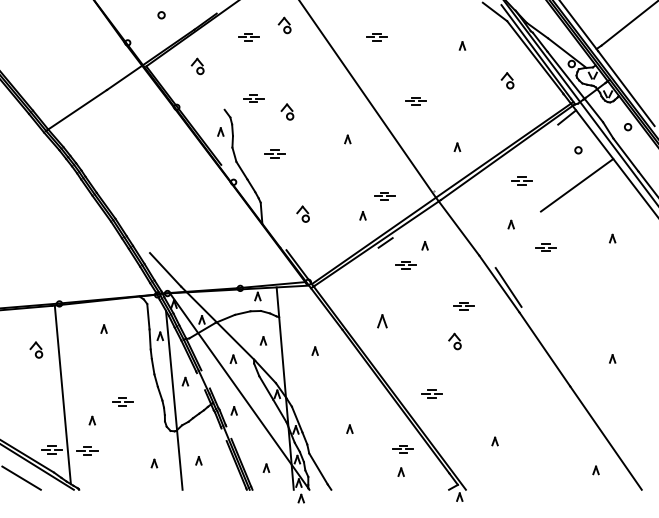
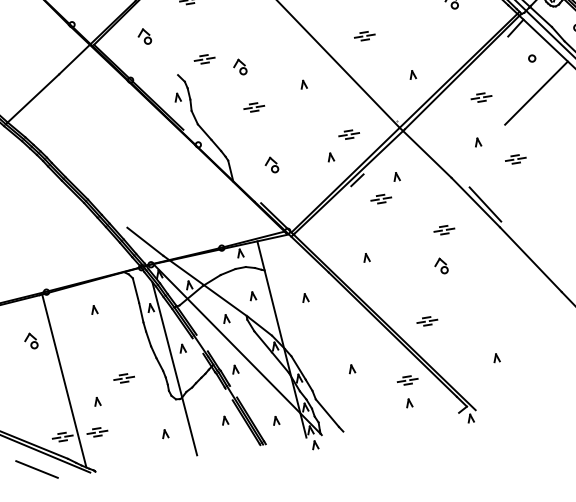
part: (274, 153) -> (253, 106), moved
part: (381, 320) -> (365, 257), size x0.62
part: (198, 460) -> (224, 420), moved

